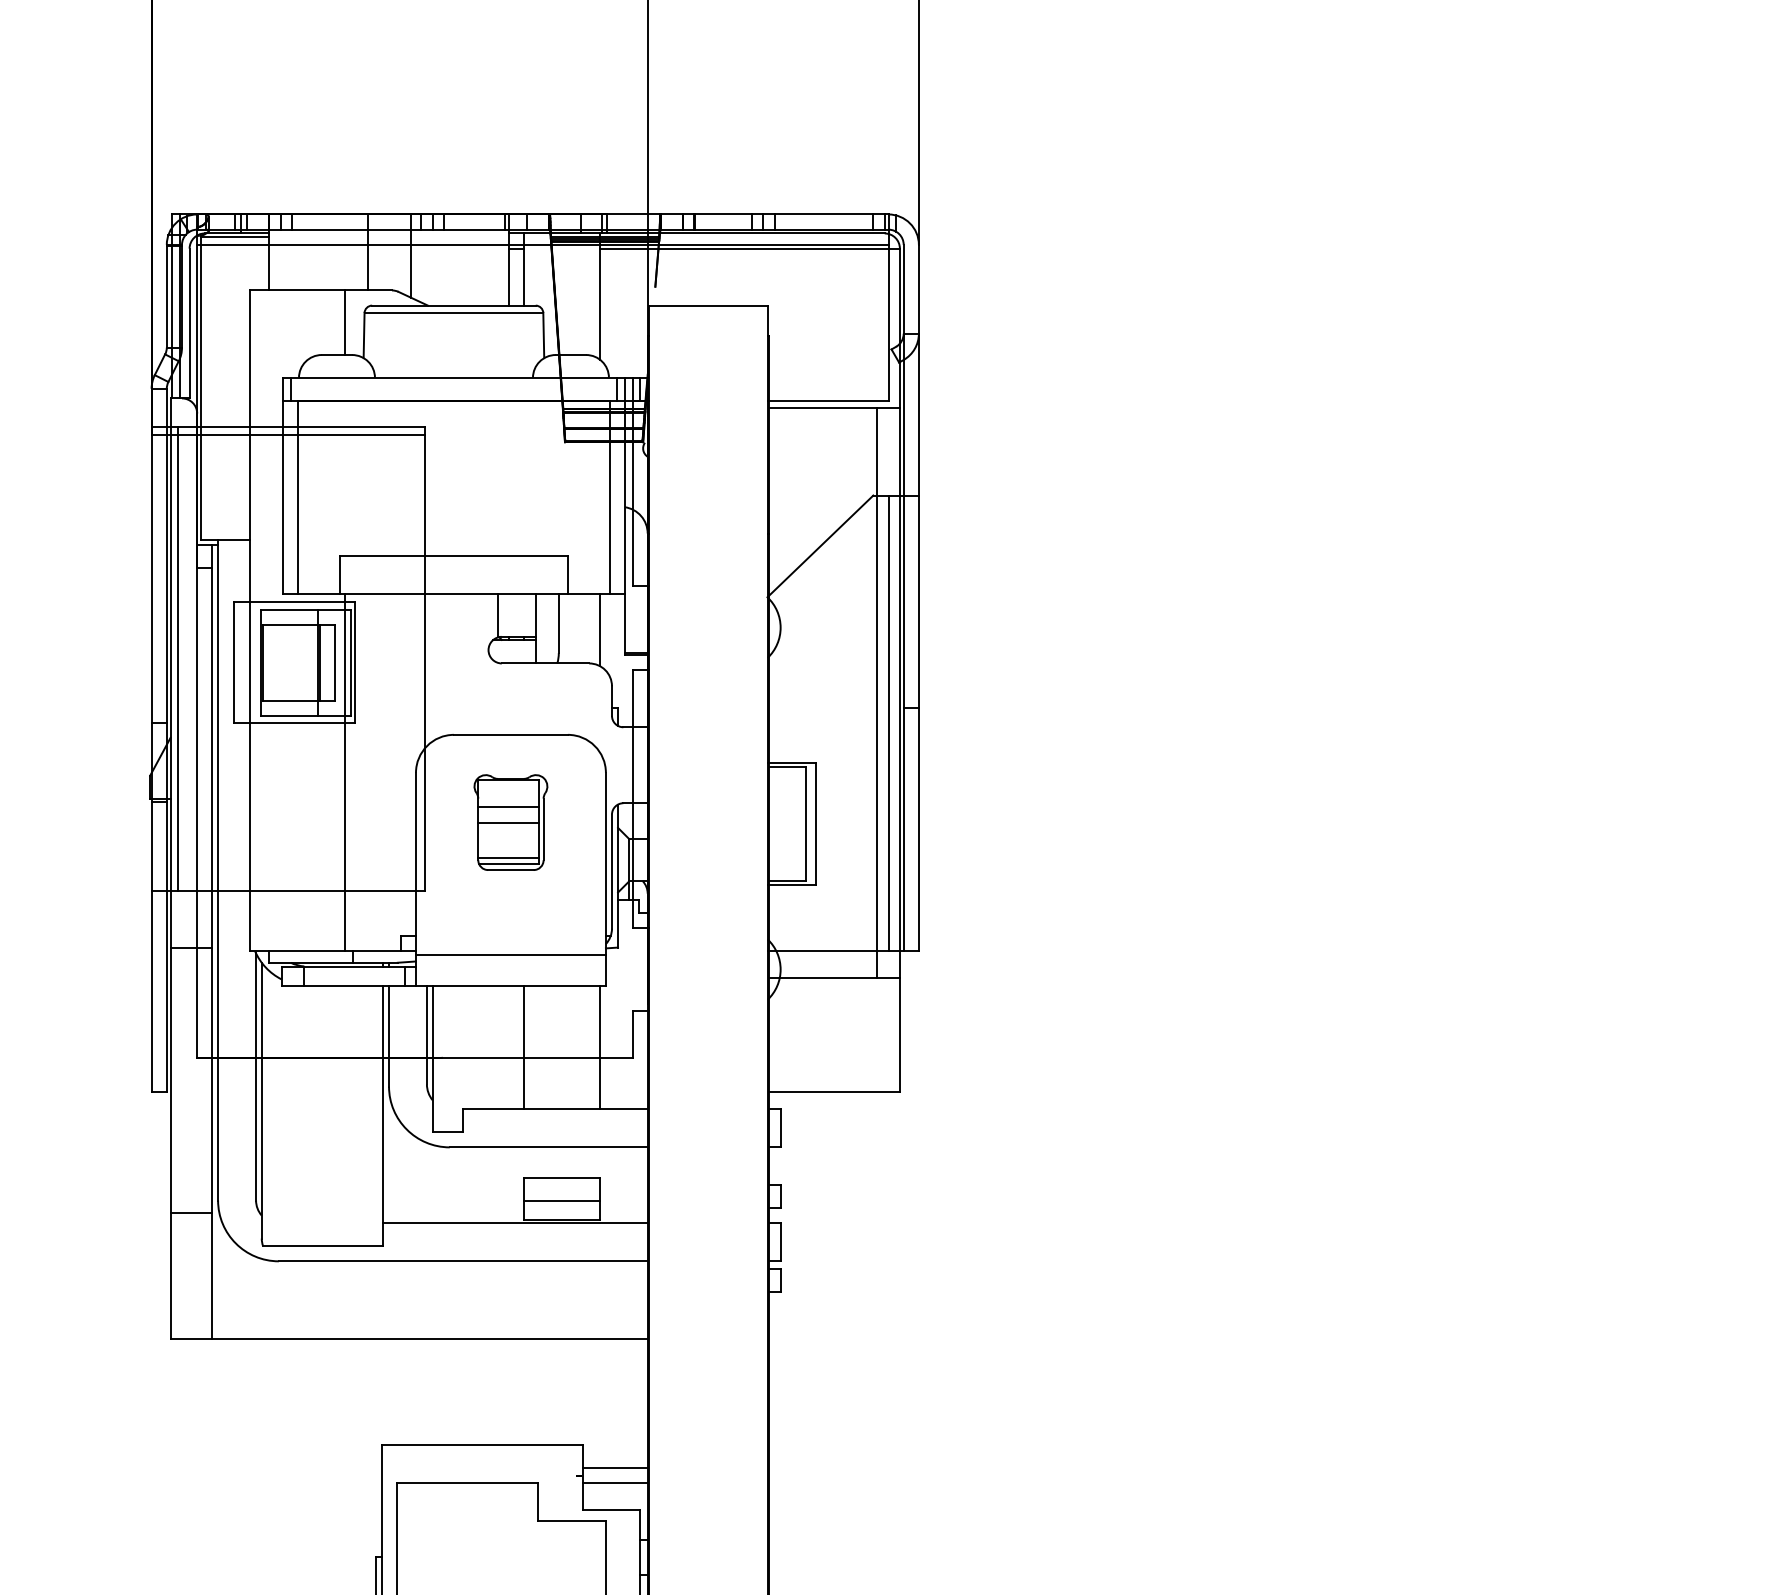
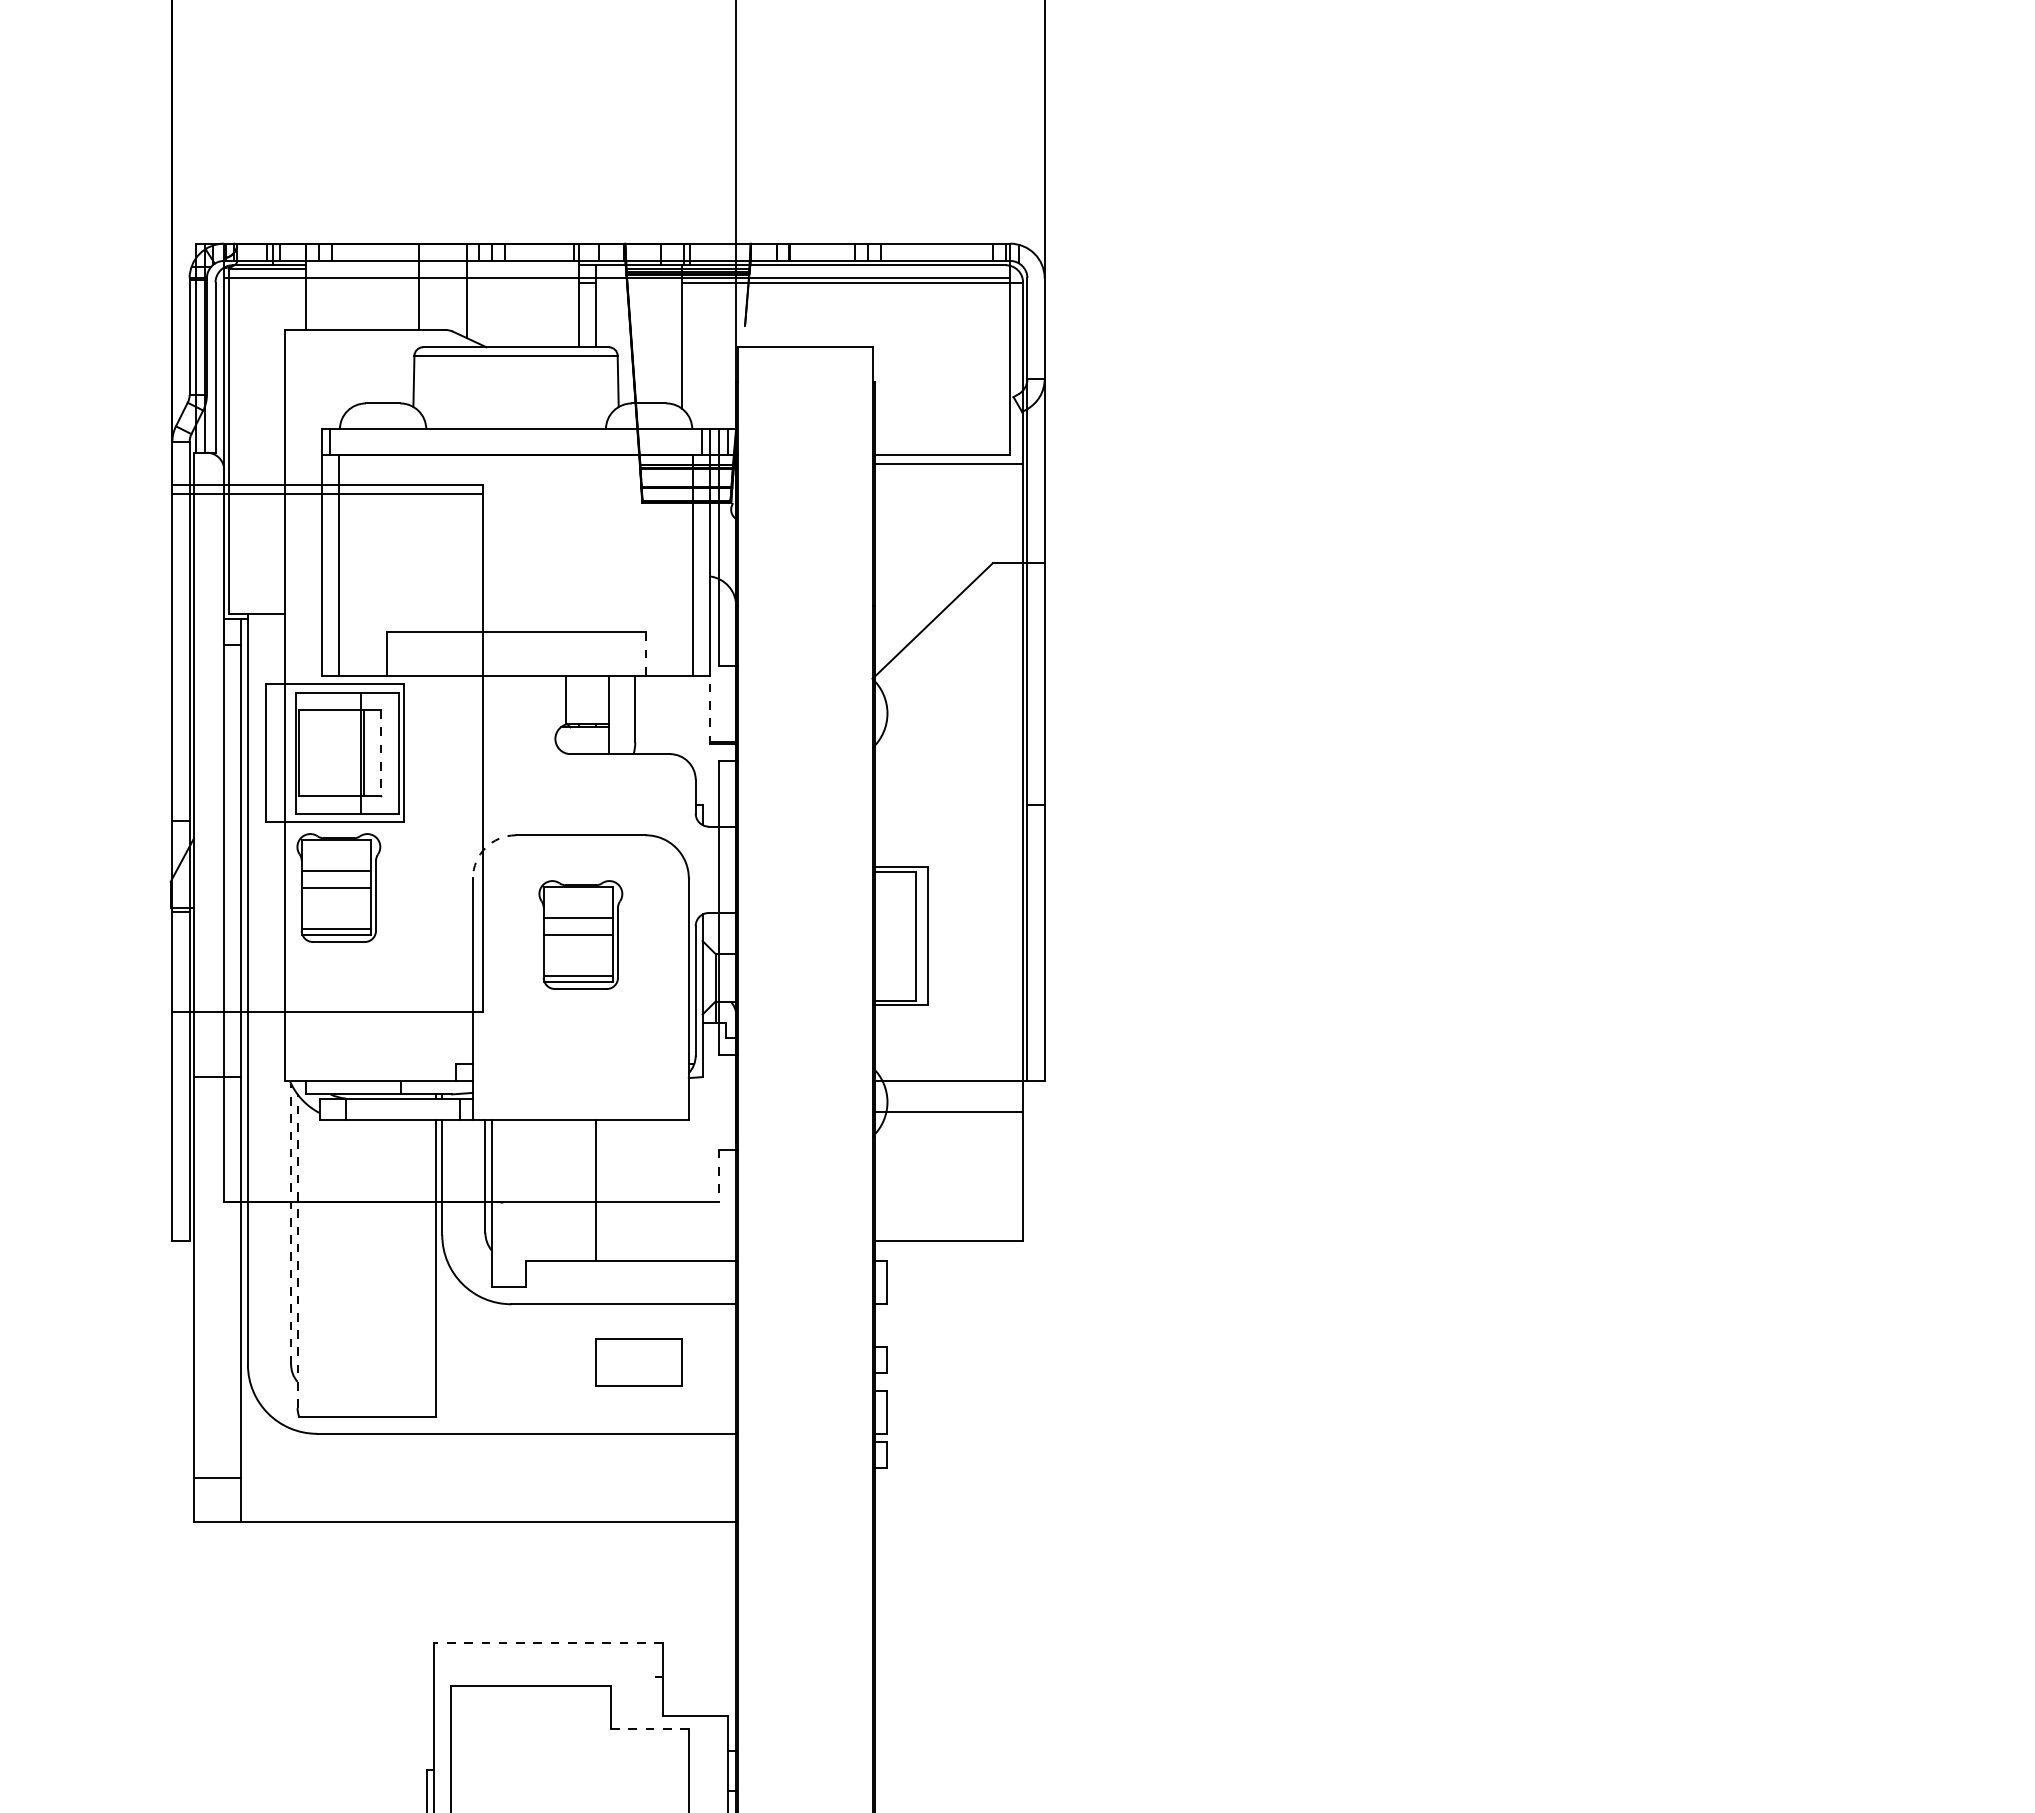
line: (345, 322) -> (392, 366), removed
line: (567, 574) -> (645, 653), solid -> dashed
line: (624, 624) -> (710, 709), solid -> dashed
line: (599, 630) -> (681, 716), removed
line: (178, 658) -> (202, 748), removed
line: (335, 662) -> (381, 753), solid -> dashed
line: (877, 692) -> (997, 787), removed
line: (888, 723) -> (1010, 822), removed
arc: (427, 745) -> (485, 847), solid -> dashed
line: (345, 772) -> (392, 878), removed
part: (297, 780) -> (338, 887), added
line: (510, 954) -> (580, 1085), removed
line: (632, 1034) -> (719, 1176), solid -> dashed
line: (599, 1047) -> (681, 1190), removed
line: (256, 1077) -> (291, 1224), solid -> dashed
line: (261, 1100) -> (297, 1251), solid -> dashed
line: (561, 1200) -> (638, 1364), removed
line: (191, 1213) -> (217, 1478), moved
line: (515, 1223) -> (585, 1390), removed
line: (482, 1444) -> (548, 1642), solid -> dashed
line: (615, 1467) -> (699, 1668), removed
line: (615, 1483) -> (699, 1686), removed
line: (571, 1521) -> (649, 1729), solid -> dashed

